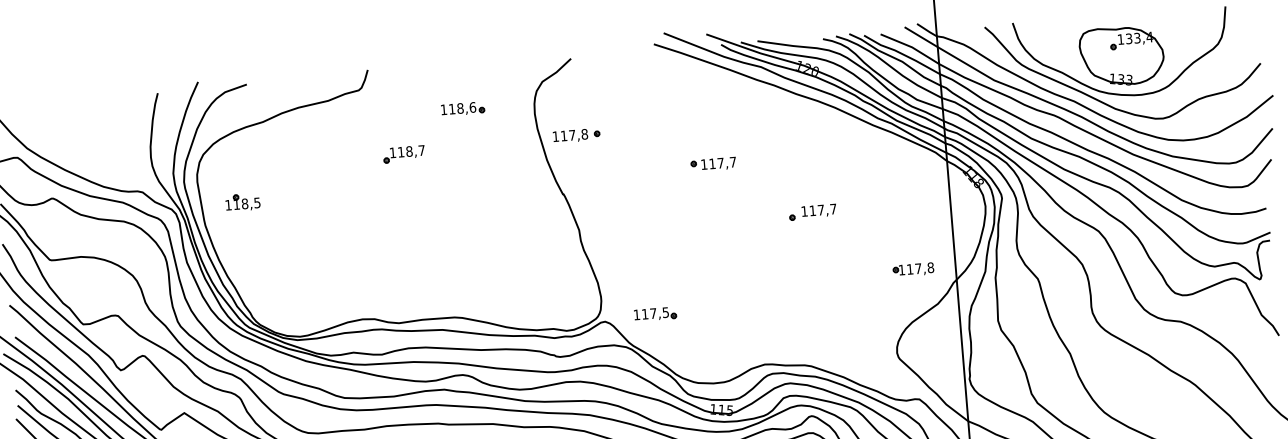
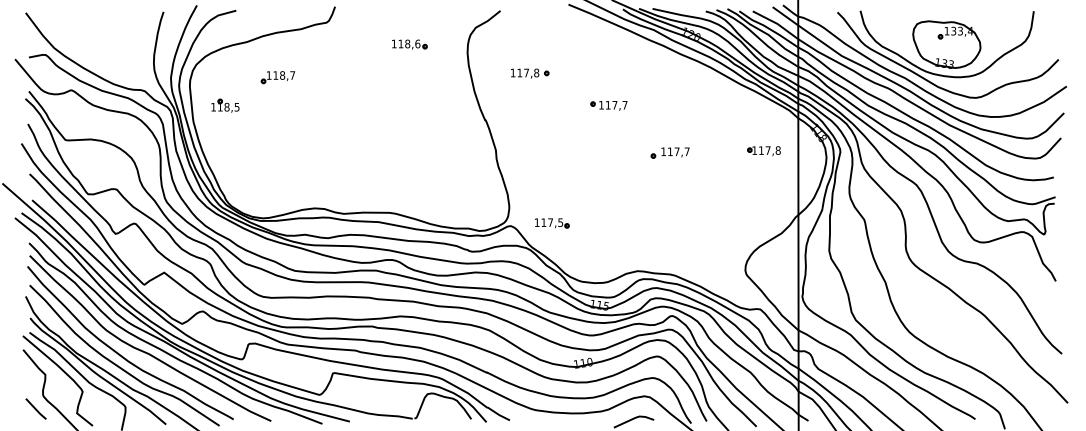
part: (577, 135) -> (530, 73), moved
part: (403, 154) -> (277, 77), moved
part: (811, 211) -> (669, 152), moved
part: (912, 270) -> (763, 151), moved

